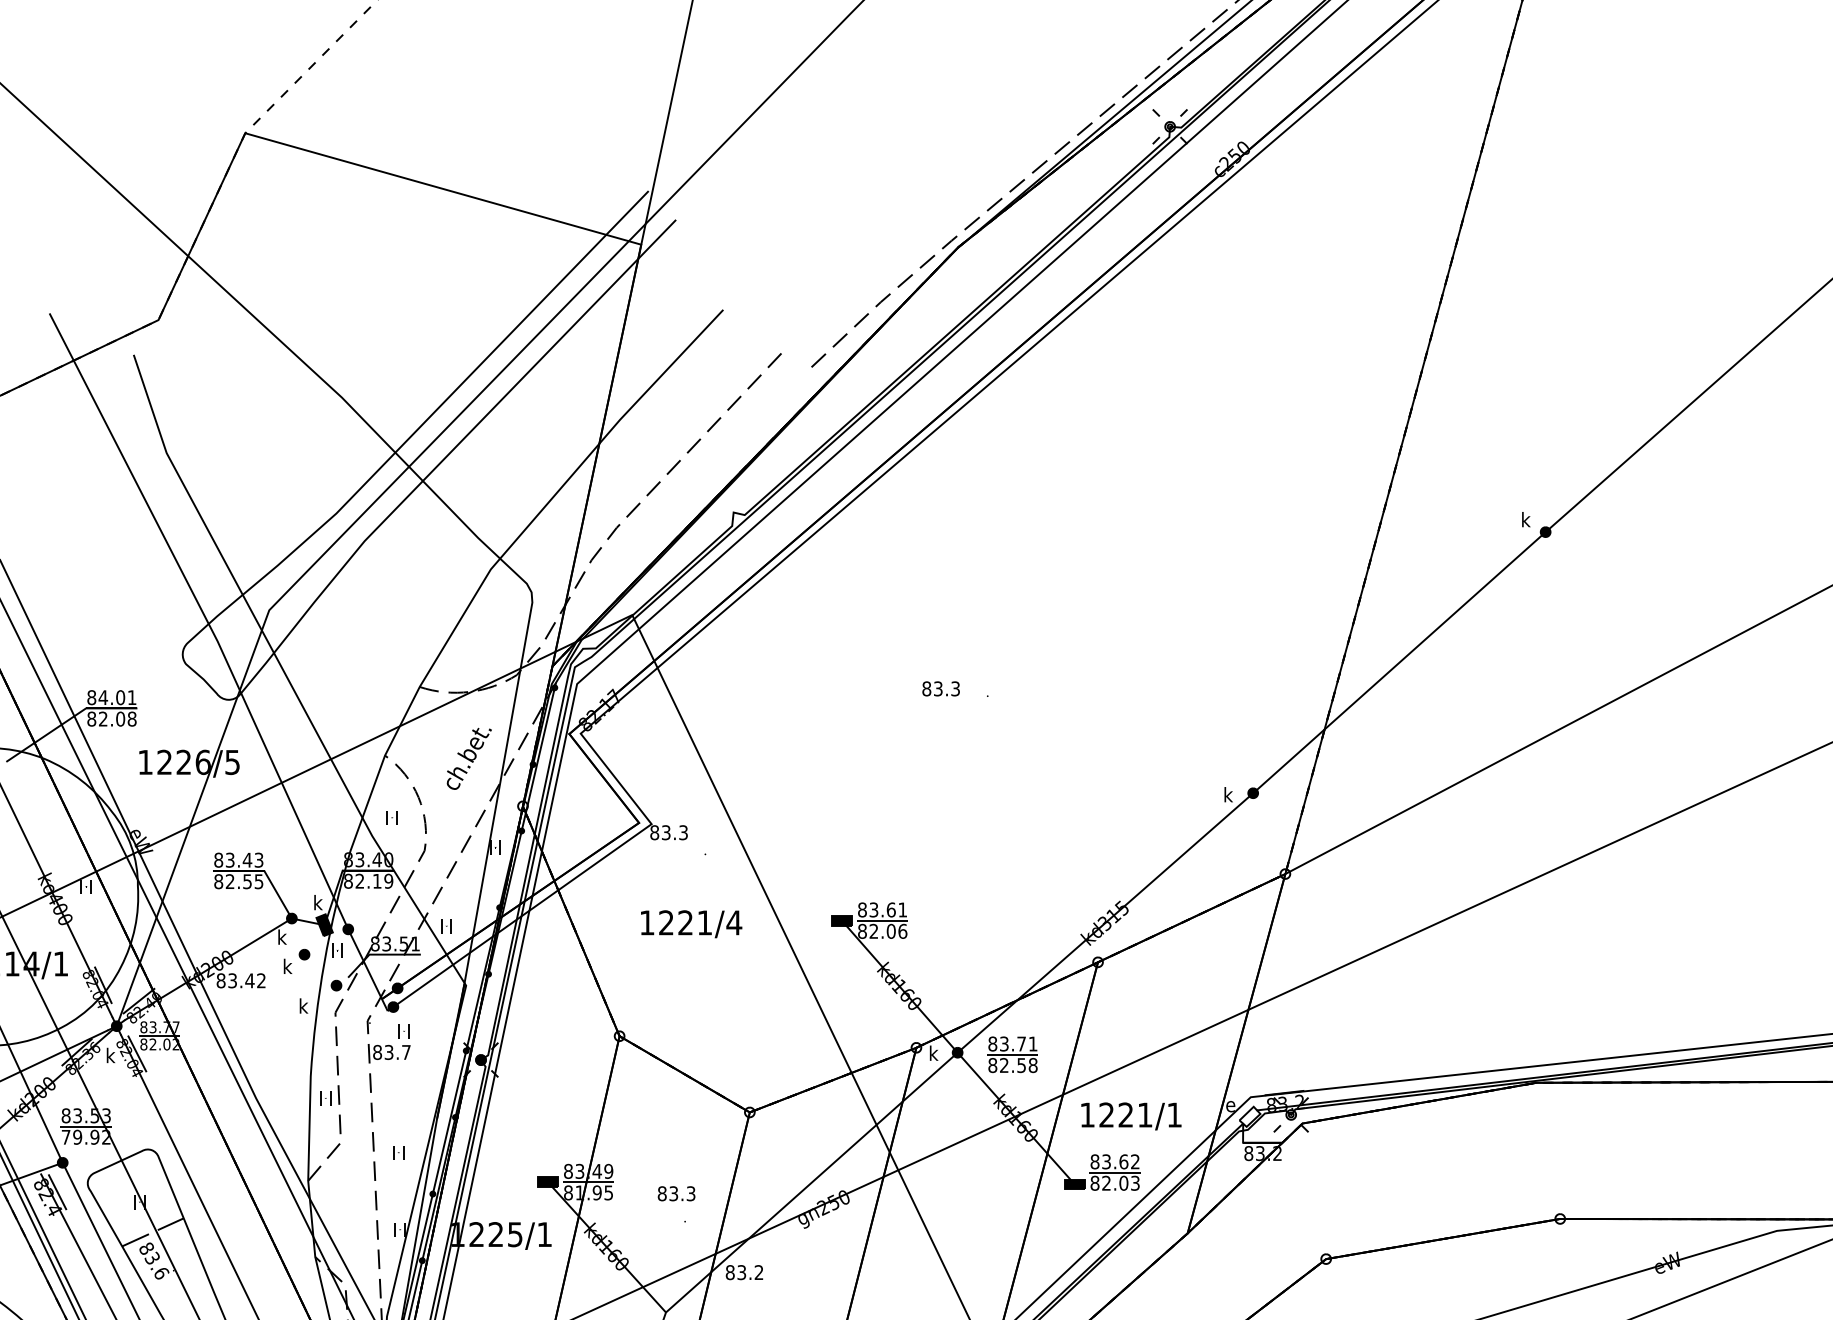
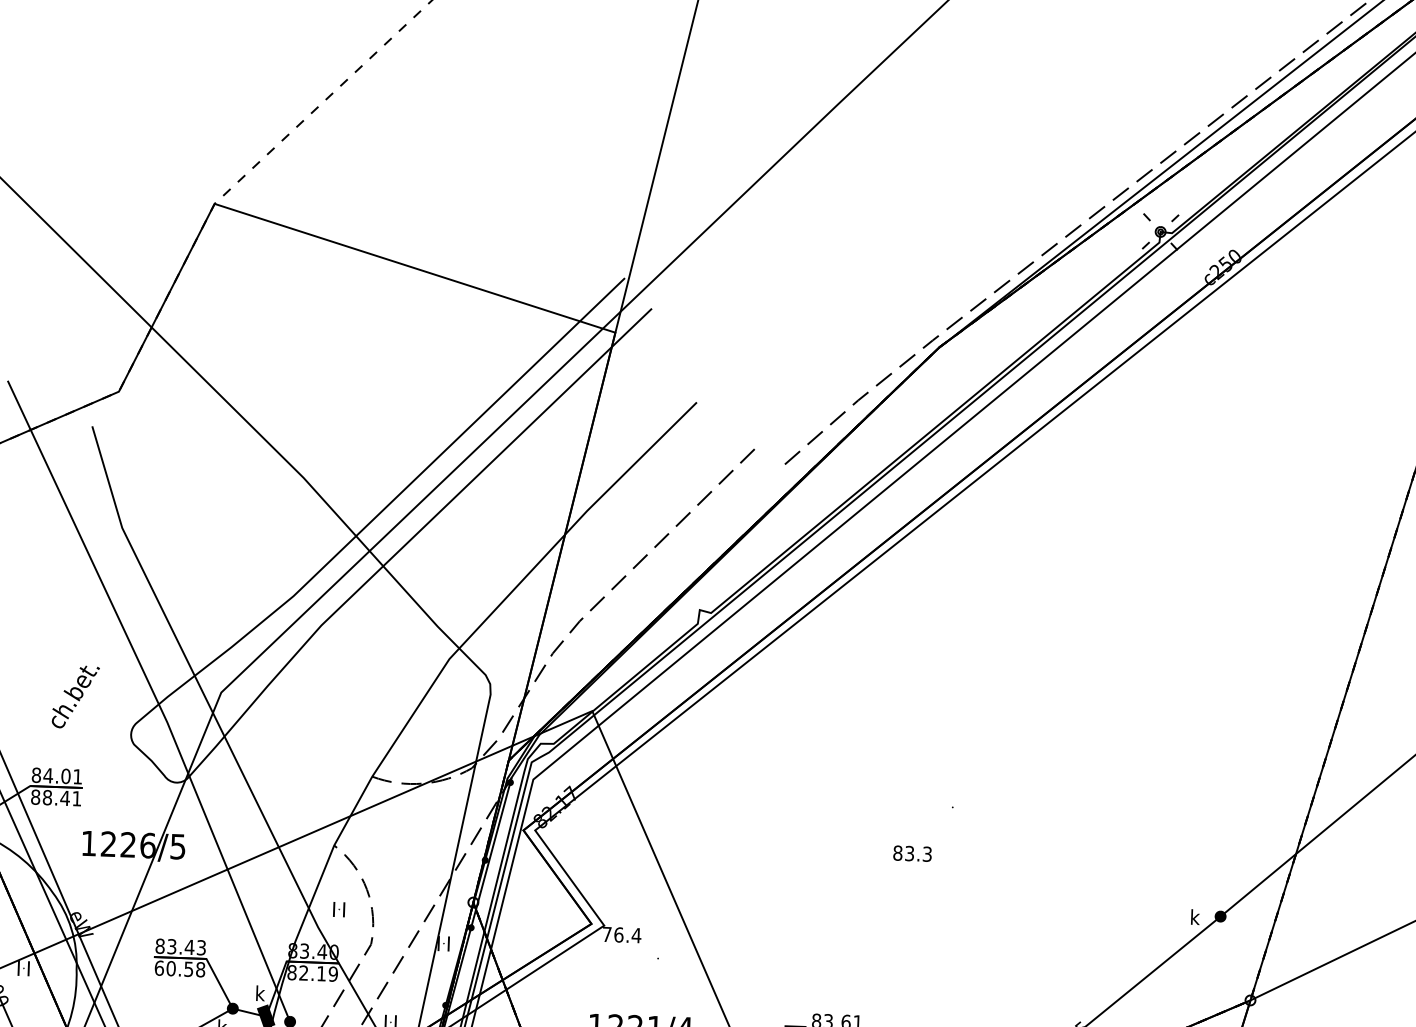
text: (940, 688) -> (911, 853), moved
text: (117, 718) -> (62, 797), 82.08 -> 88.41
text: (468, 758) -> (74, 696), moved
text: (669, 832) -> (622, 934), 83.3 -> 76.4
text: (238, 881) -> (179, 968), 82.55 -> 60.58

